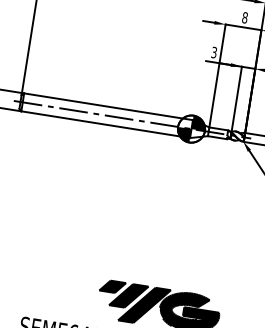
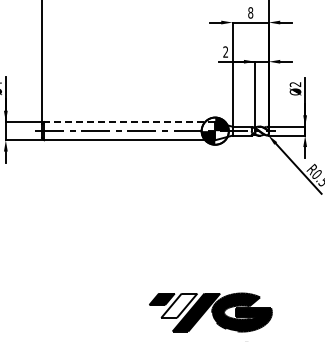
text: (213, 52) -> (225, 52), 3 -> 2
line: (108, 107) -> (129, 122), solid -> dashed
fill: (128, 295) -> (179, 305), removed

